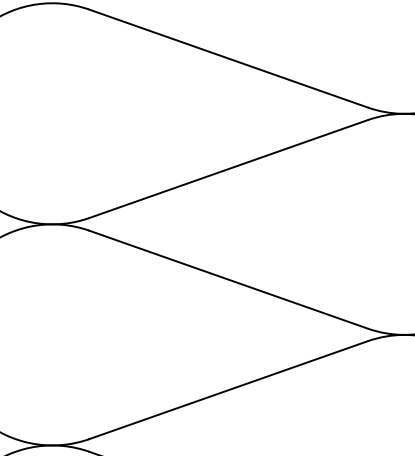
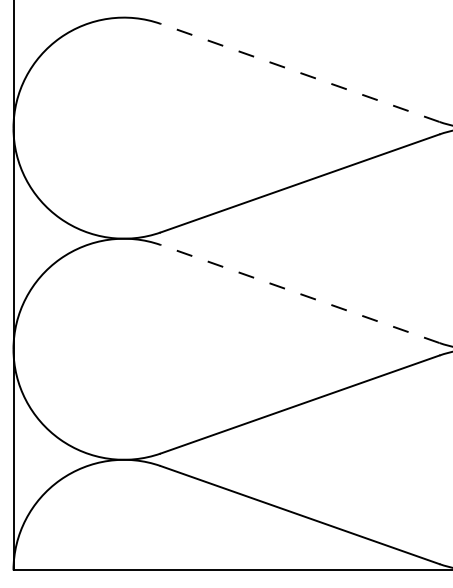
line: (228, 58) -> (300, 72), solid -> dashed
line: (228, 280) -> (300, 294), solid -> dashed

